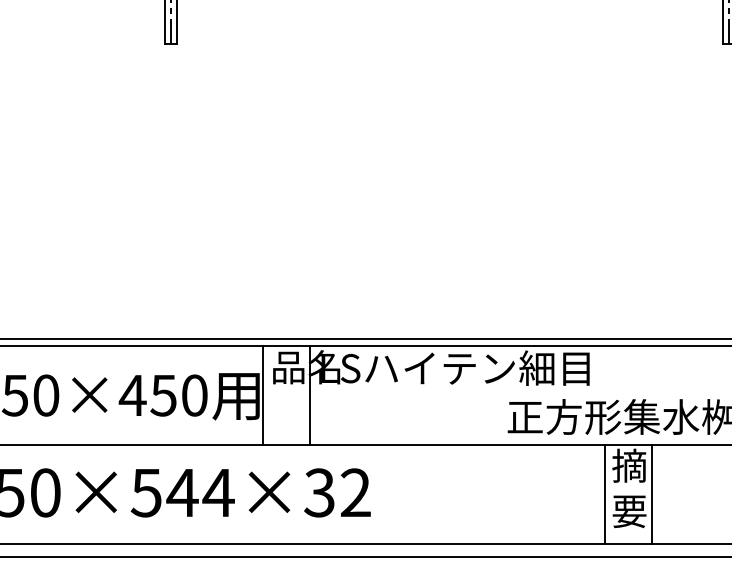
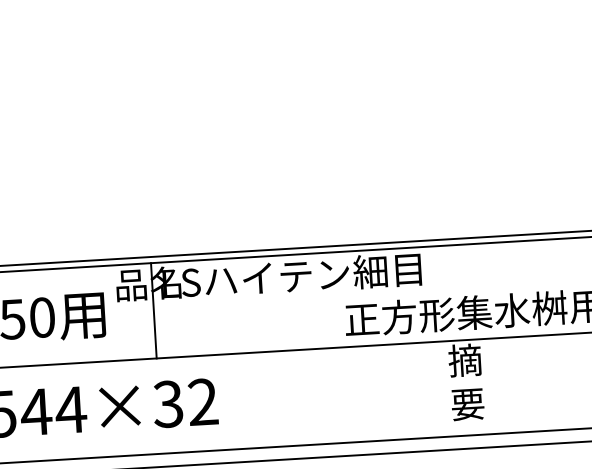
line: (262, 394) -> (107, 312), removed
line: (604, 493) -> (442, 388), removed
line: (652, 493) -> (488, 385), removed

